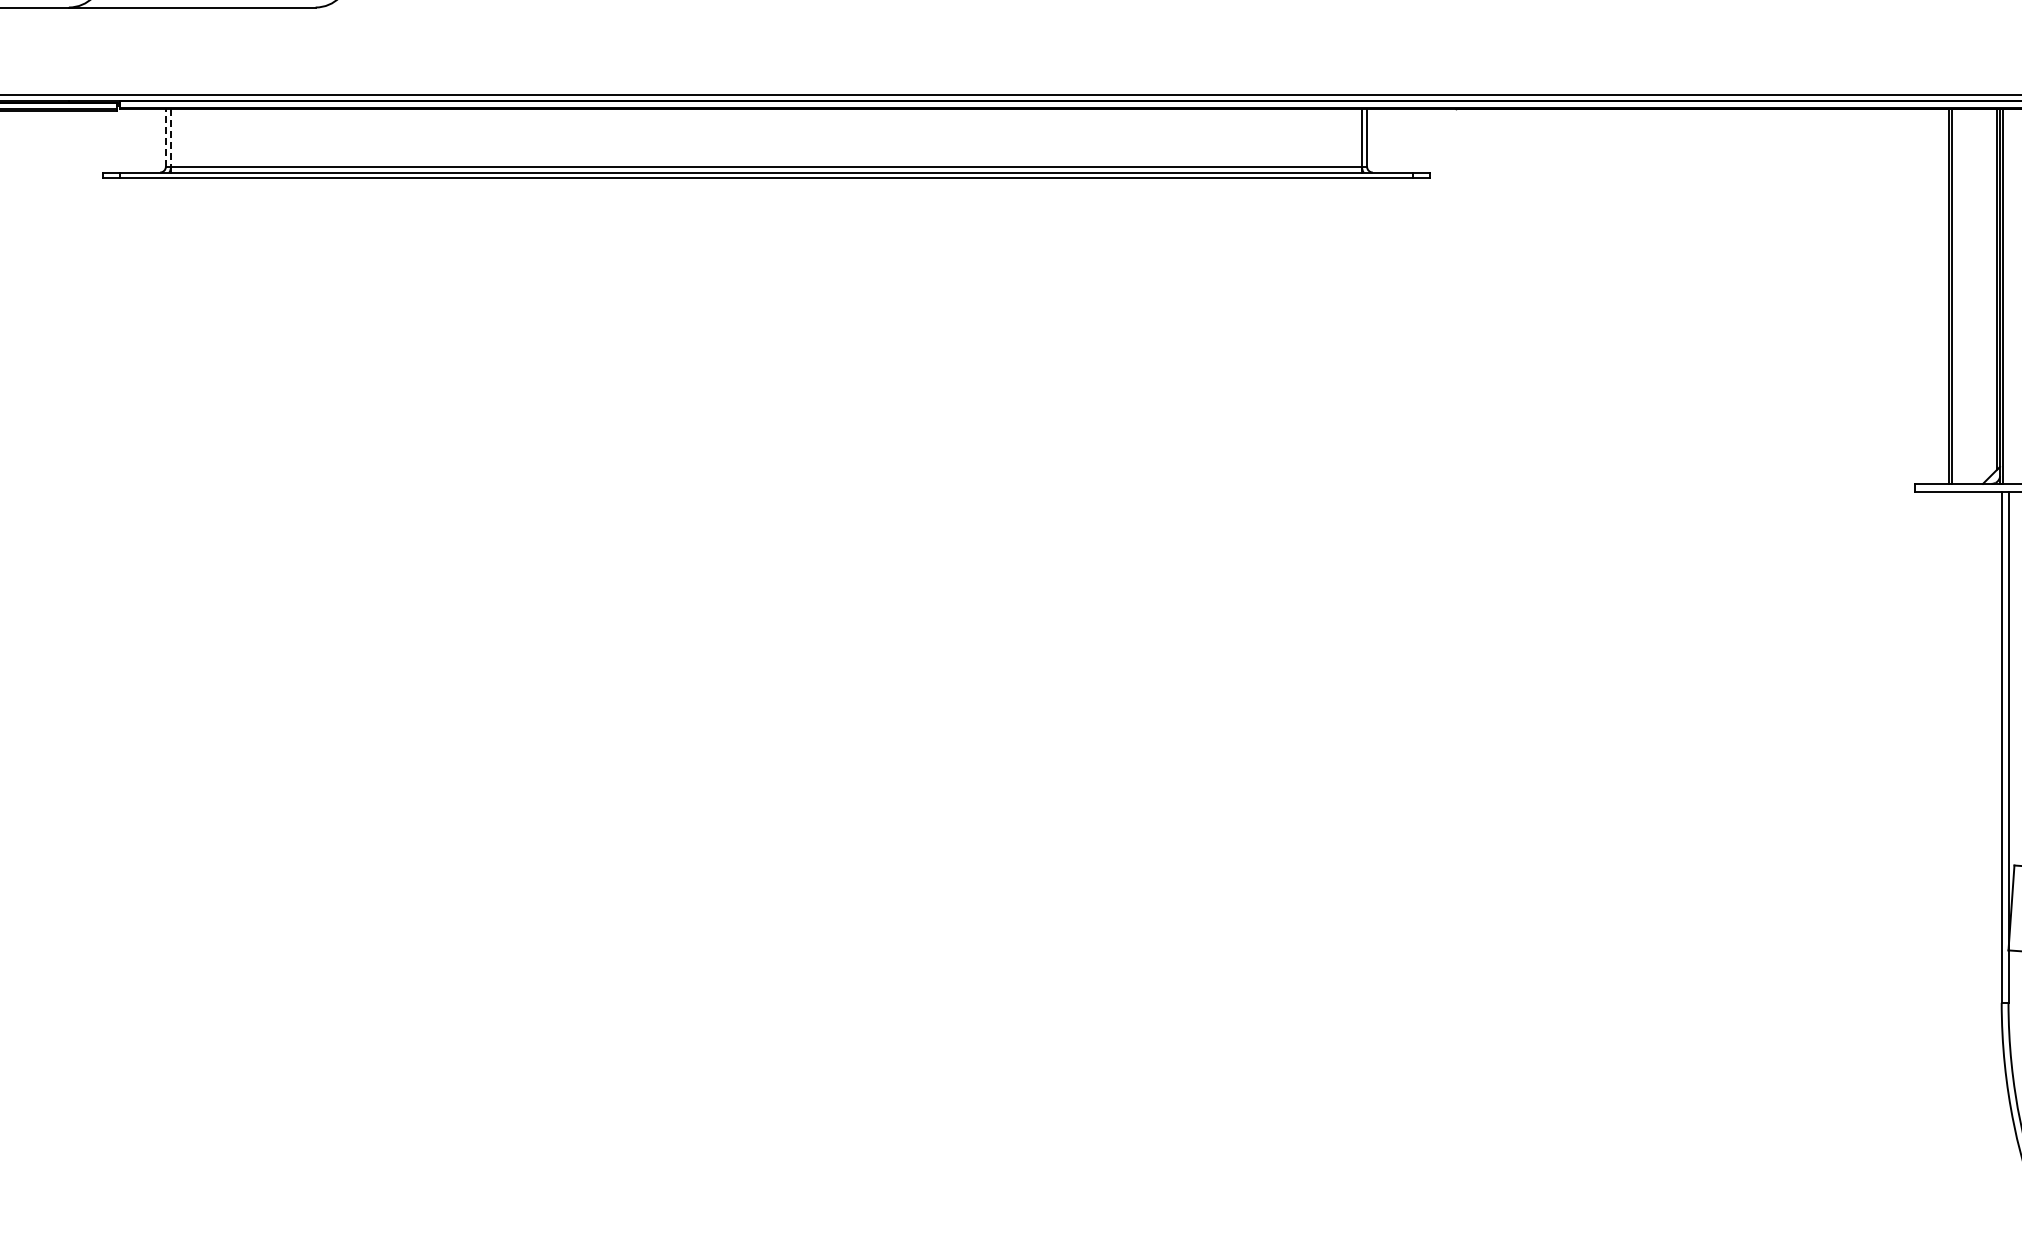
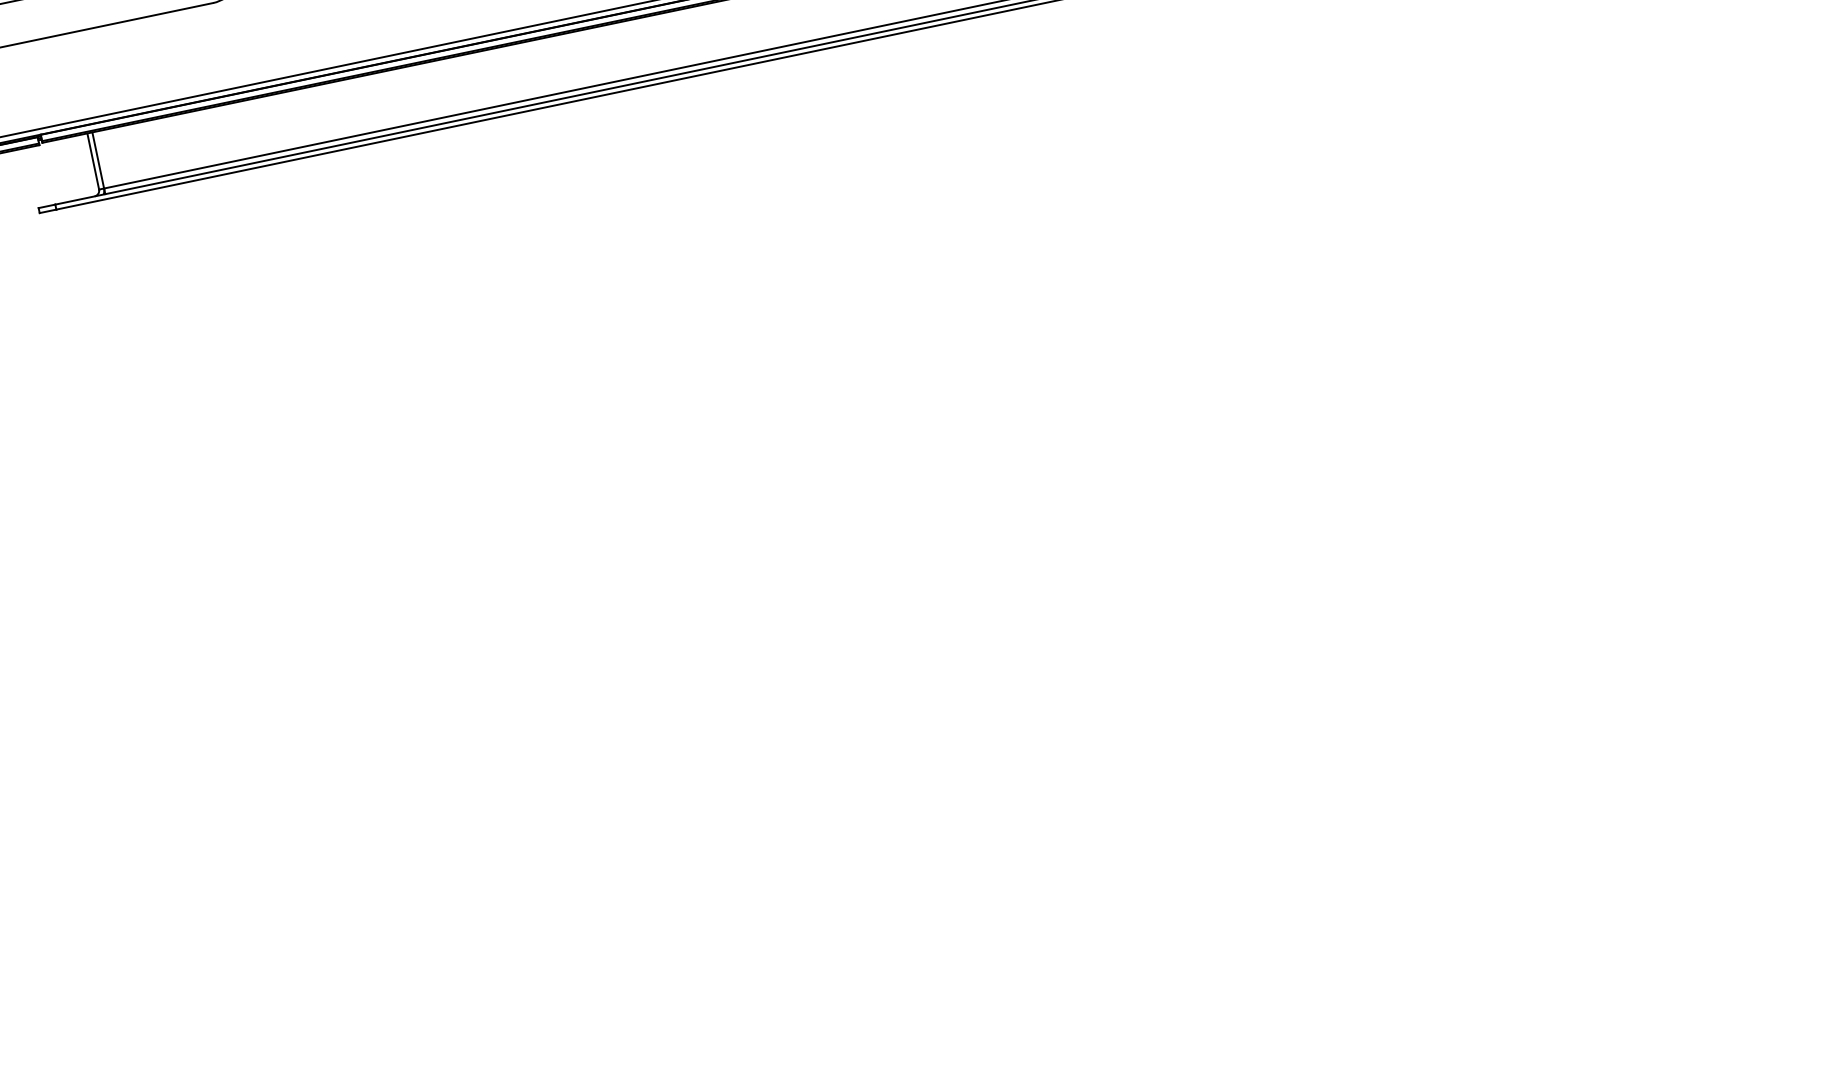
line: (165, 138) -> (92, 161), dashed -> solid
line: (171, 138) -> (98, 160), dashed -> solid

